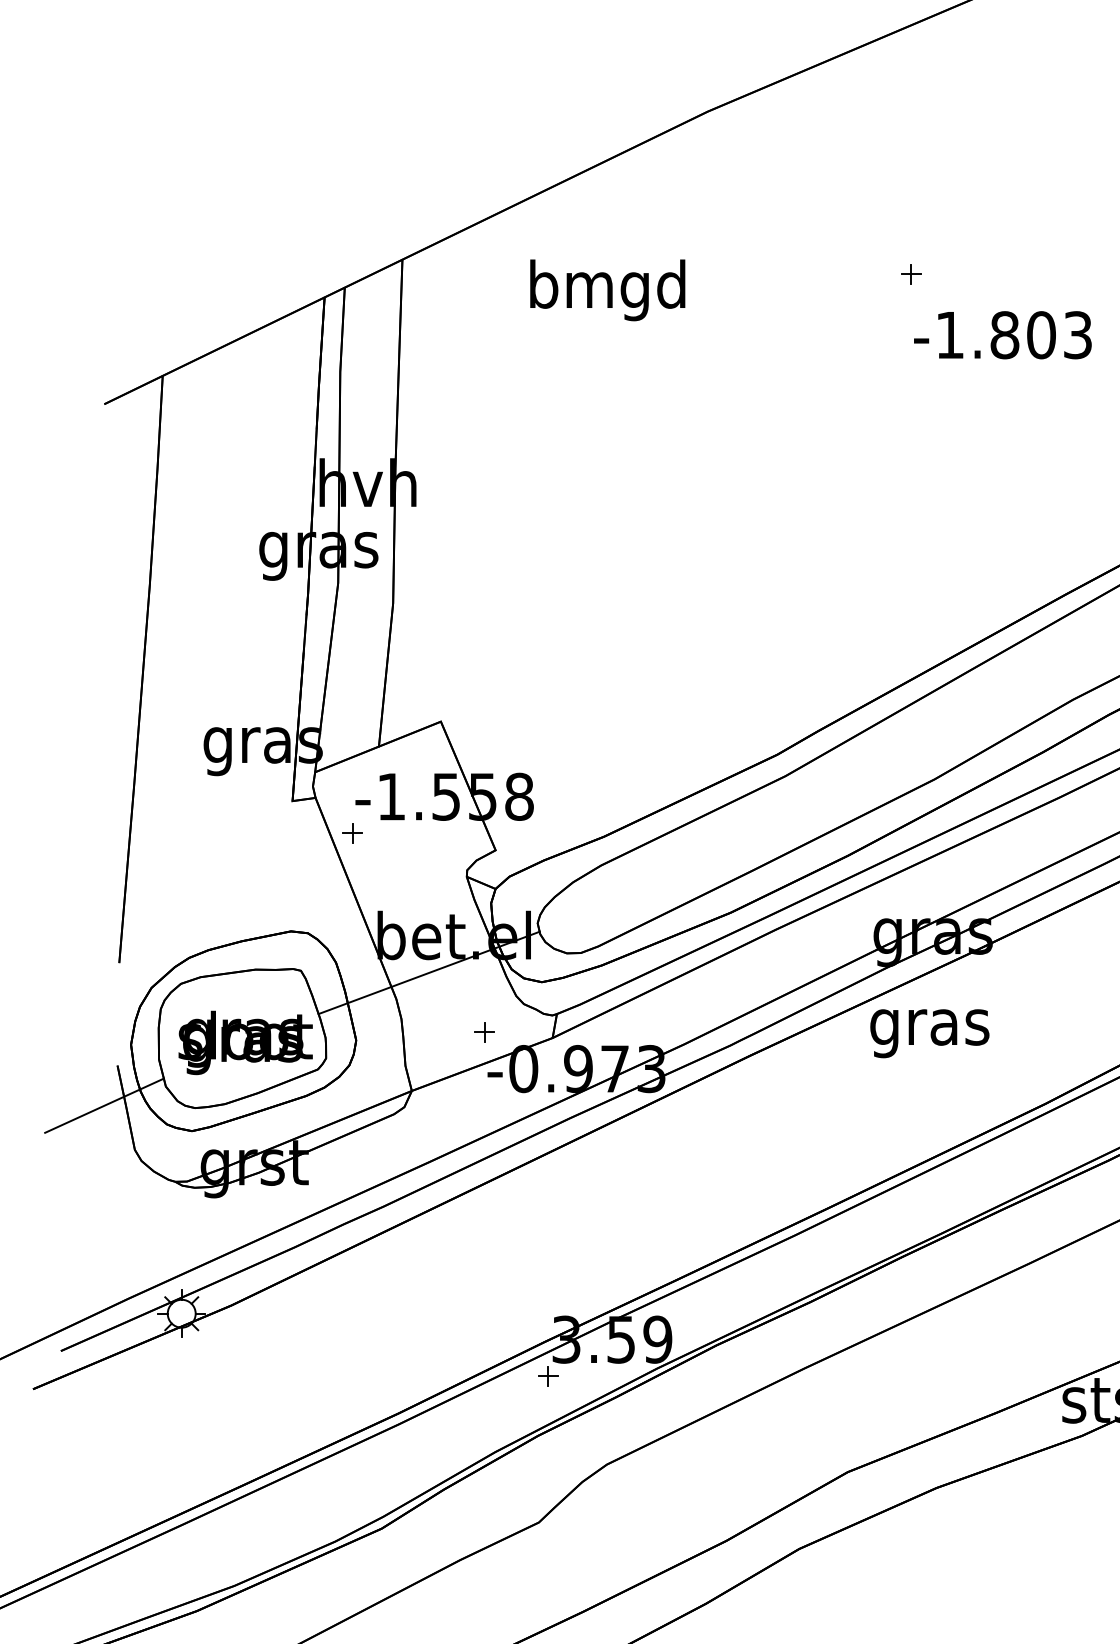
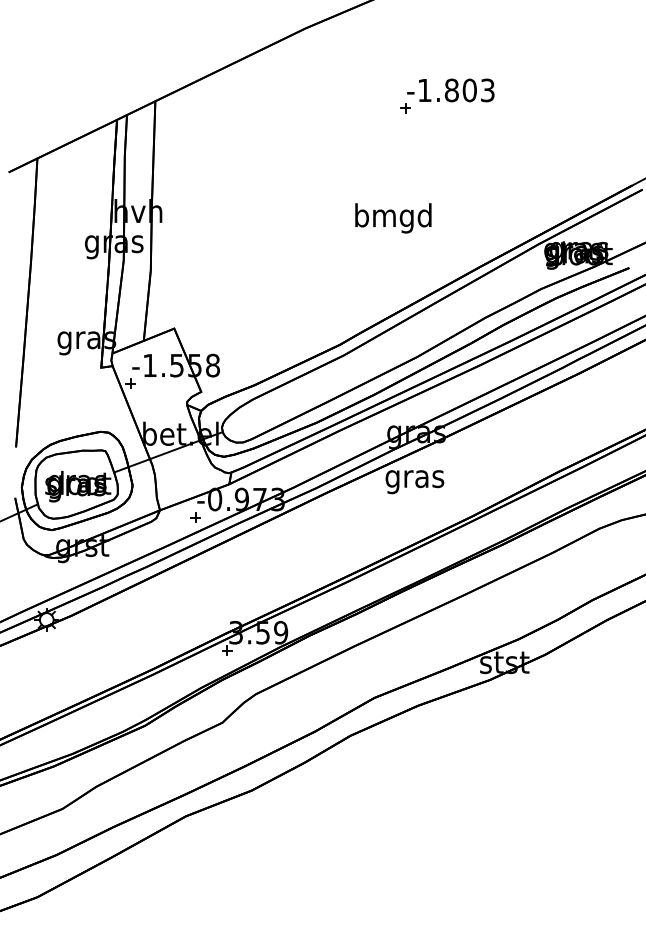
text: (607, 290) -> (393, 218), moved
text: (1002, 335) -> (450, 90), moved
part: (483, 1032) -> (195, 517), moved

